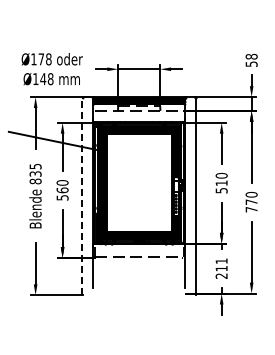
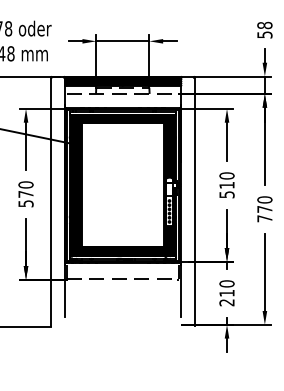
text: (62, 190) -> (25, 194), 560 -> 570
line: (82, 196) -> (51, 202), dashed -> solid
text: (221, 261) -> (226, 284), 211 -> 210

